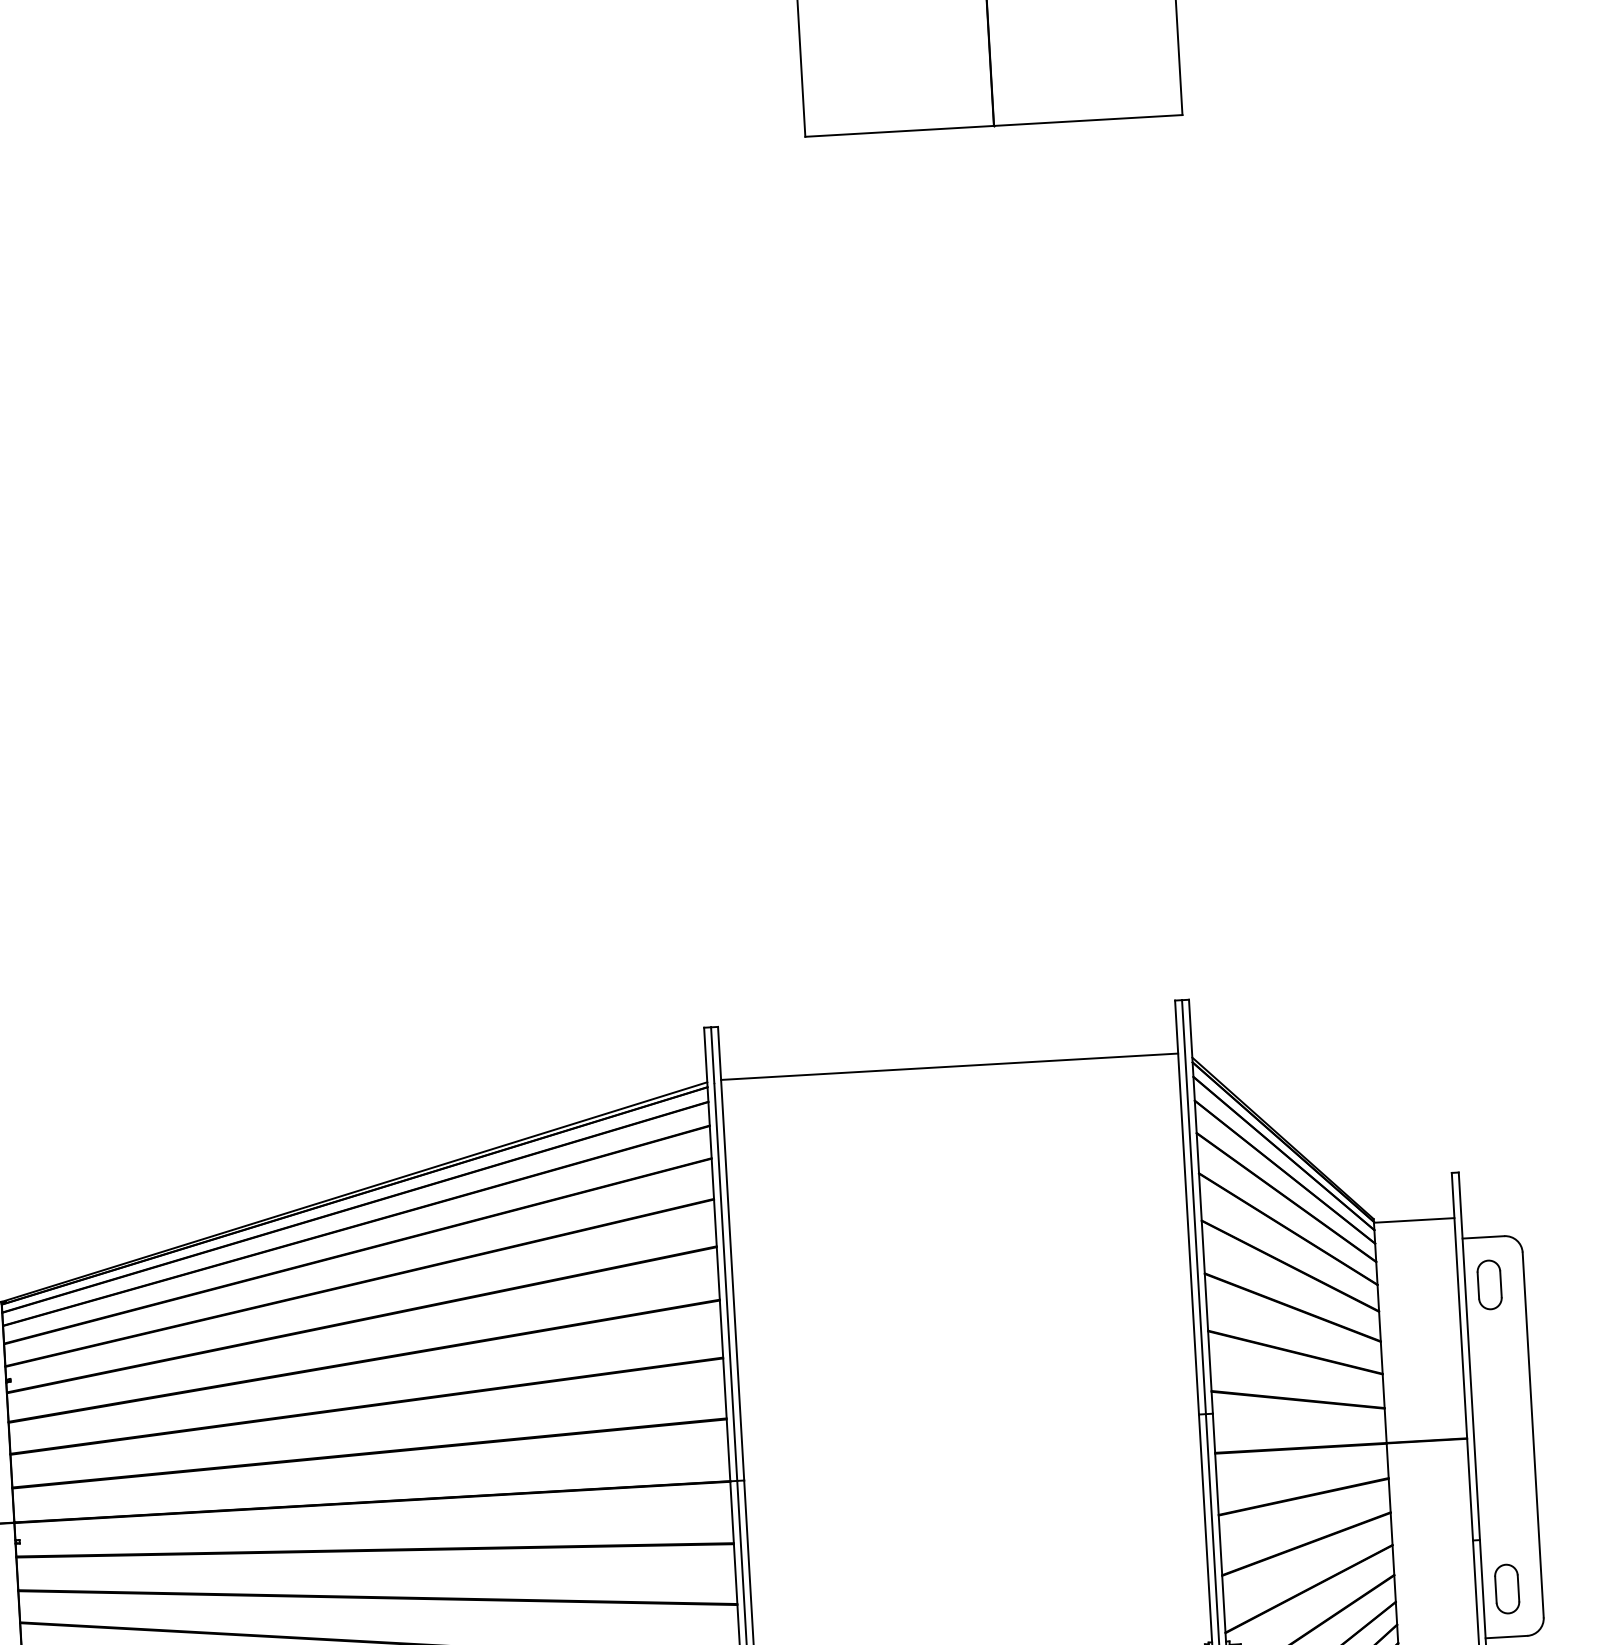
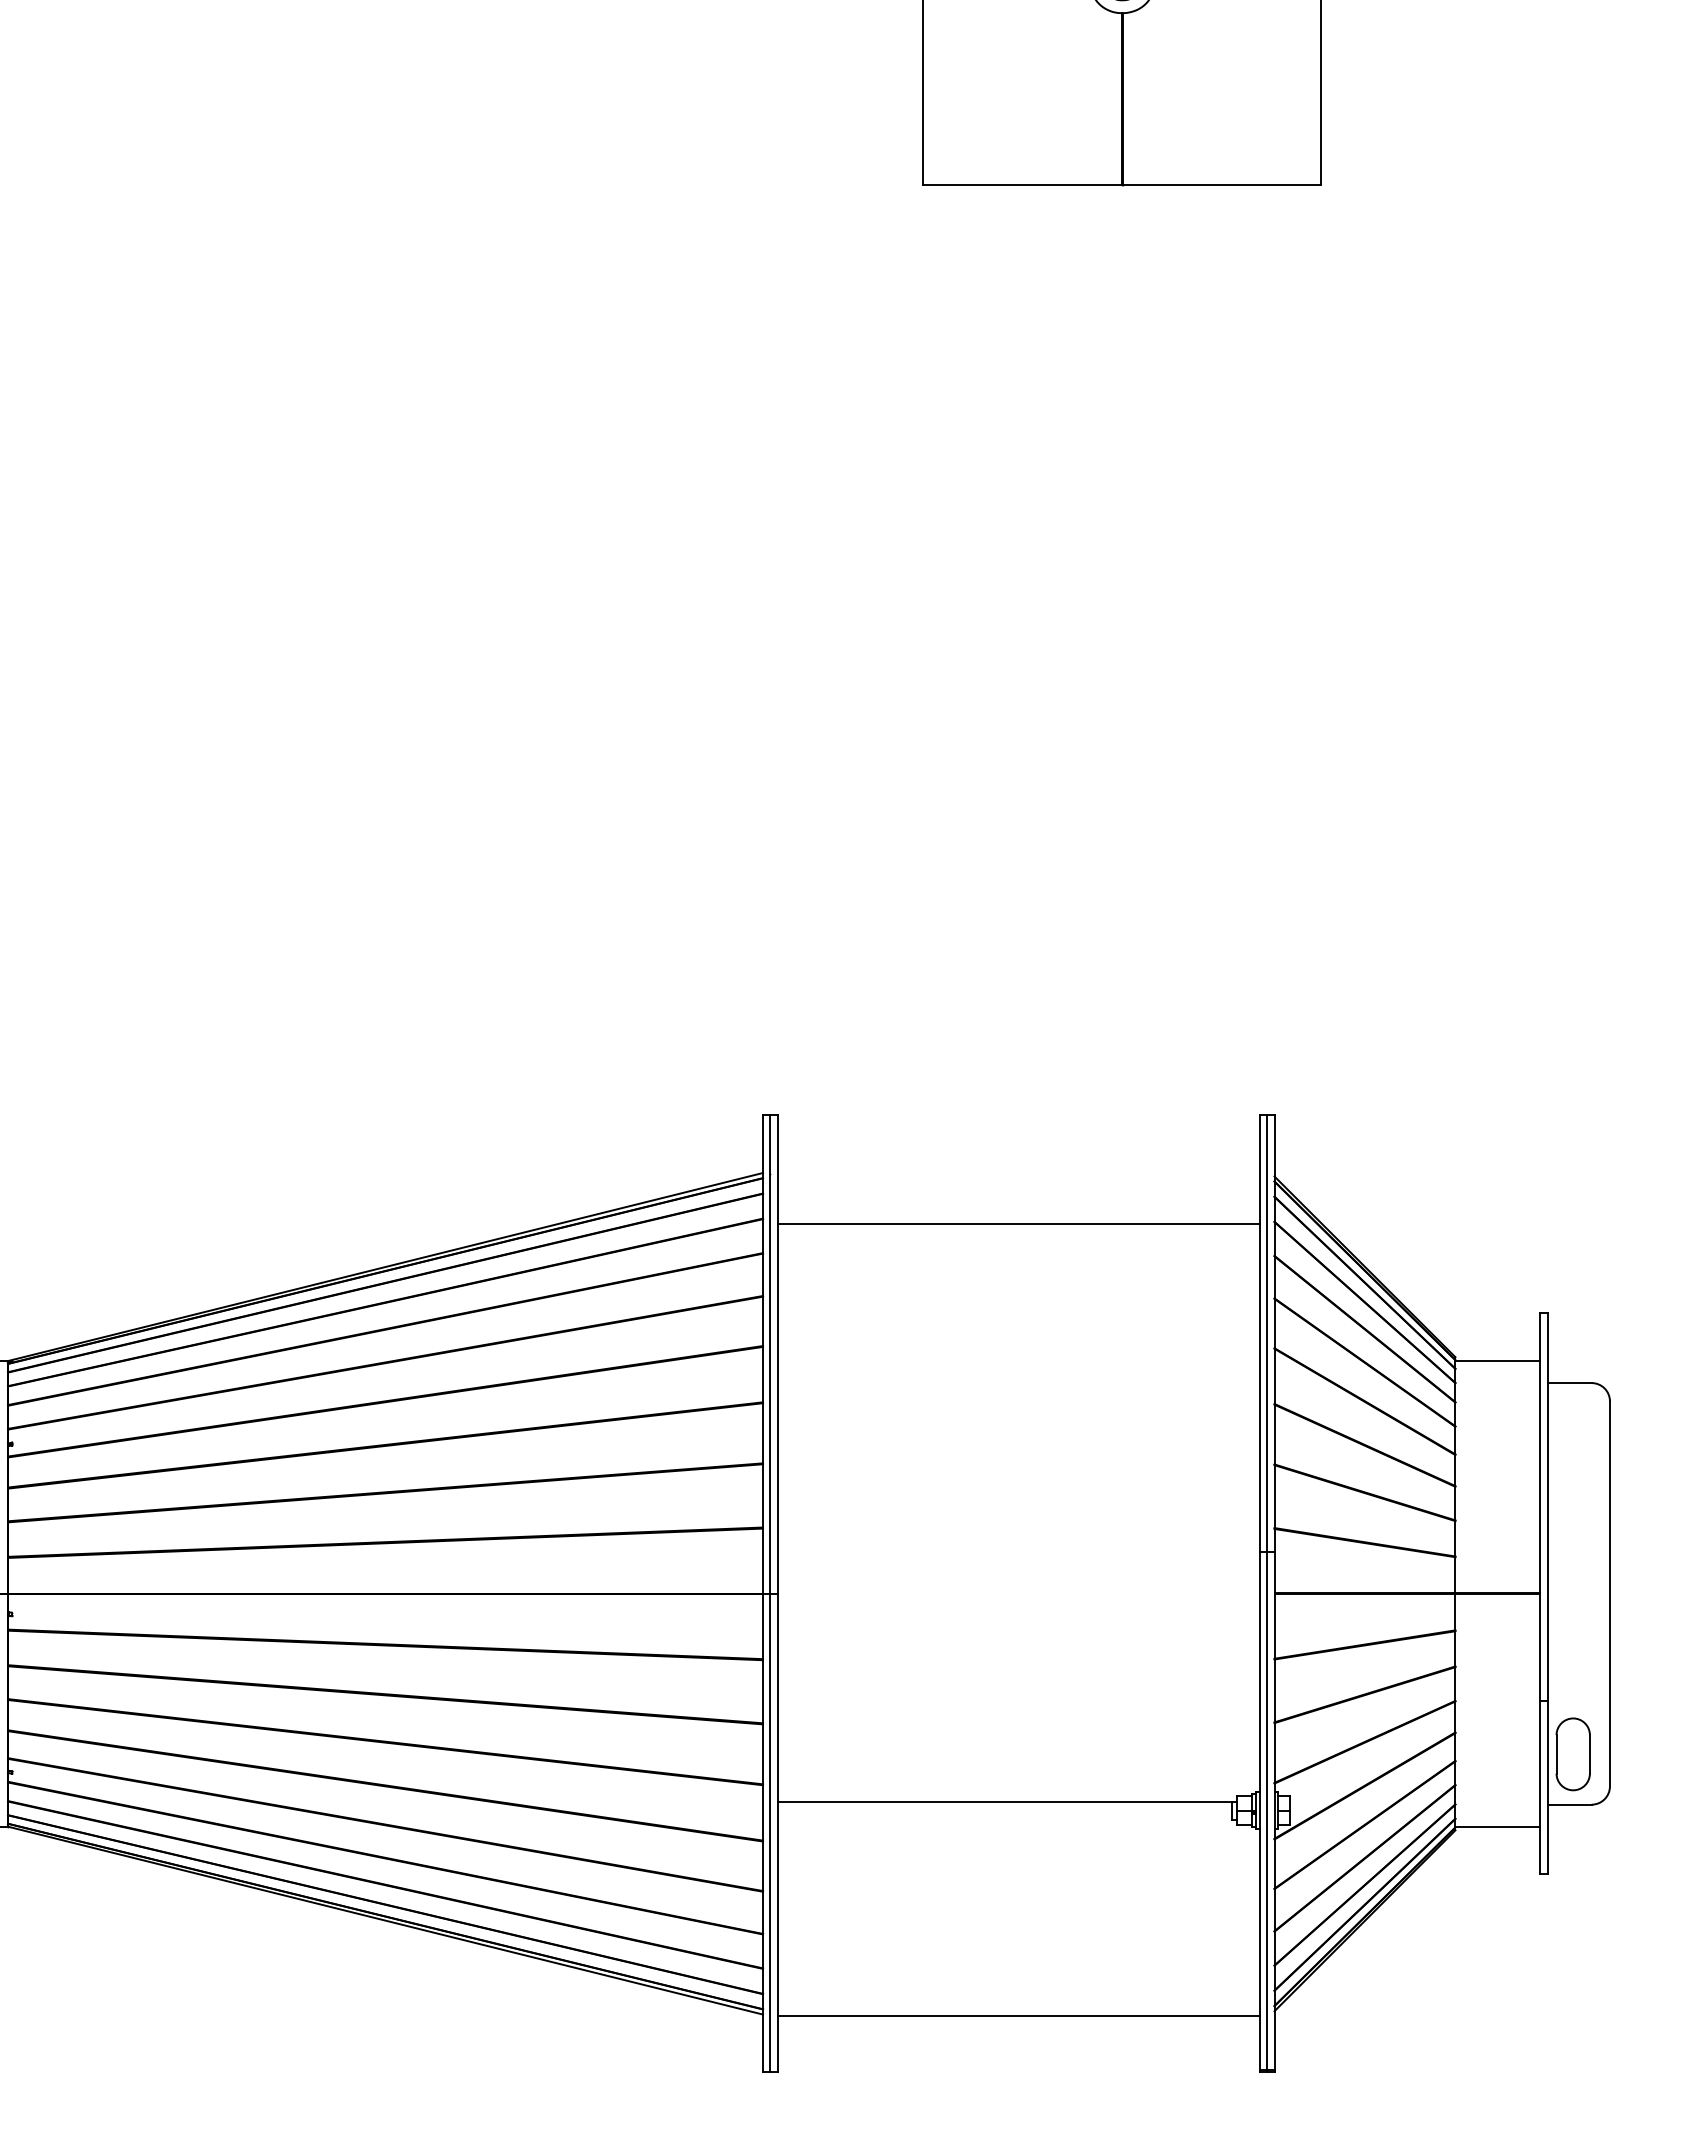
line: (949, 1066) -> (1018, 1224), moved
part: (1489, 1284) -> (1573, 1432), removed
part: (1507, 1588) -> (1573, 1753), size x1.4

